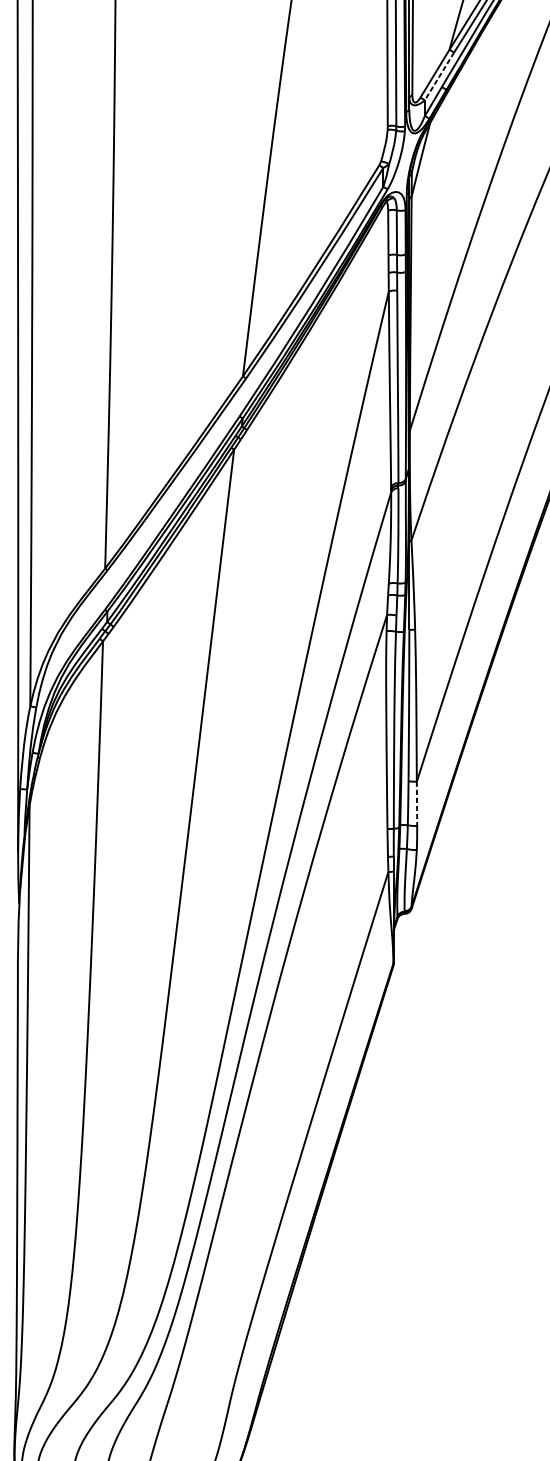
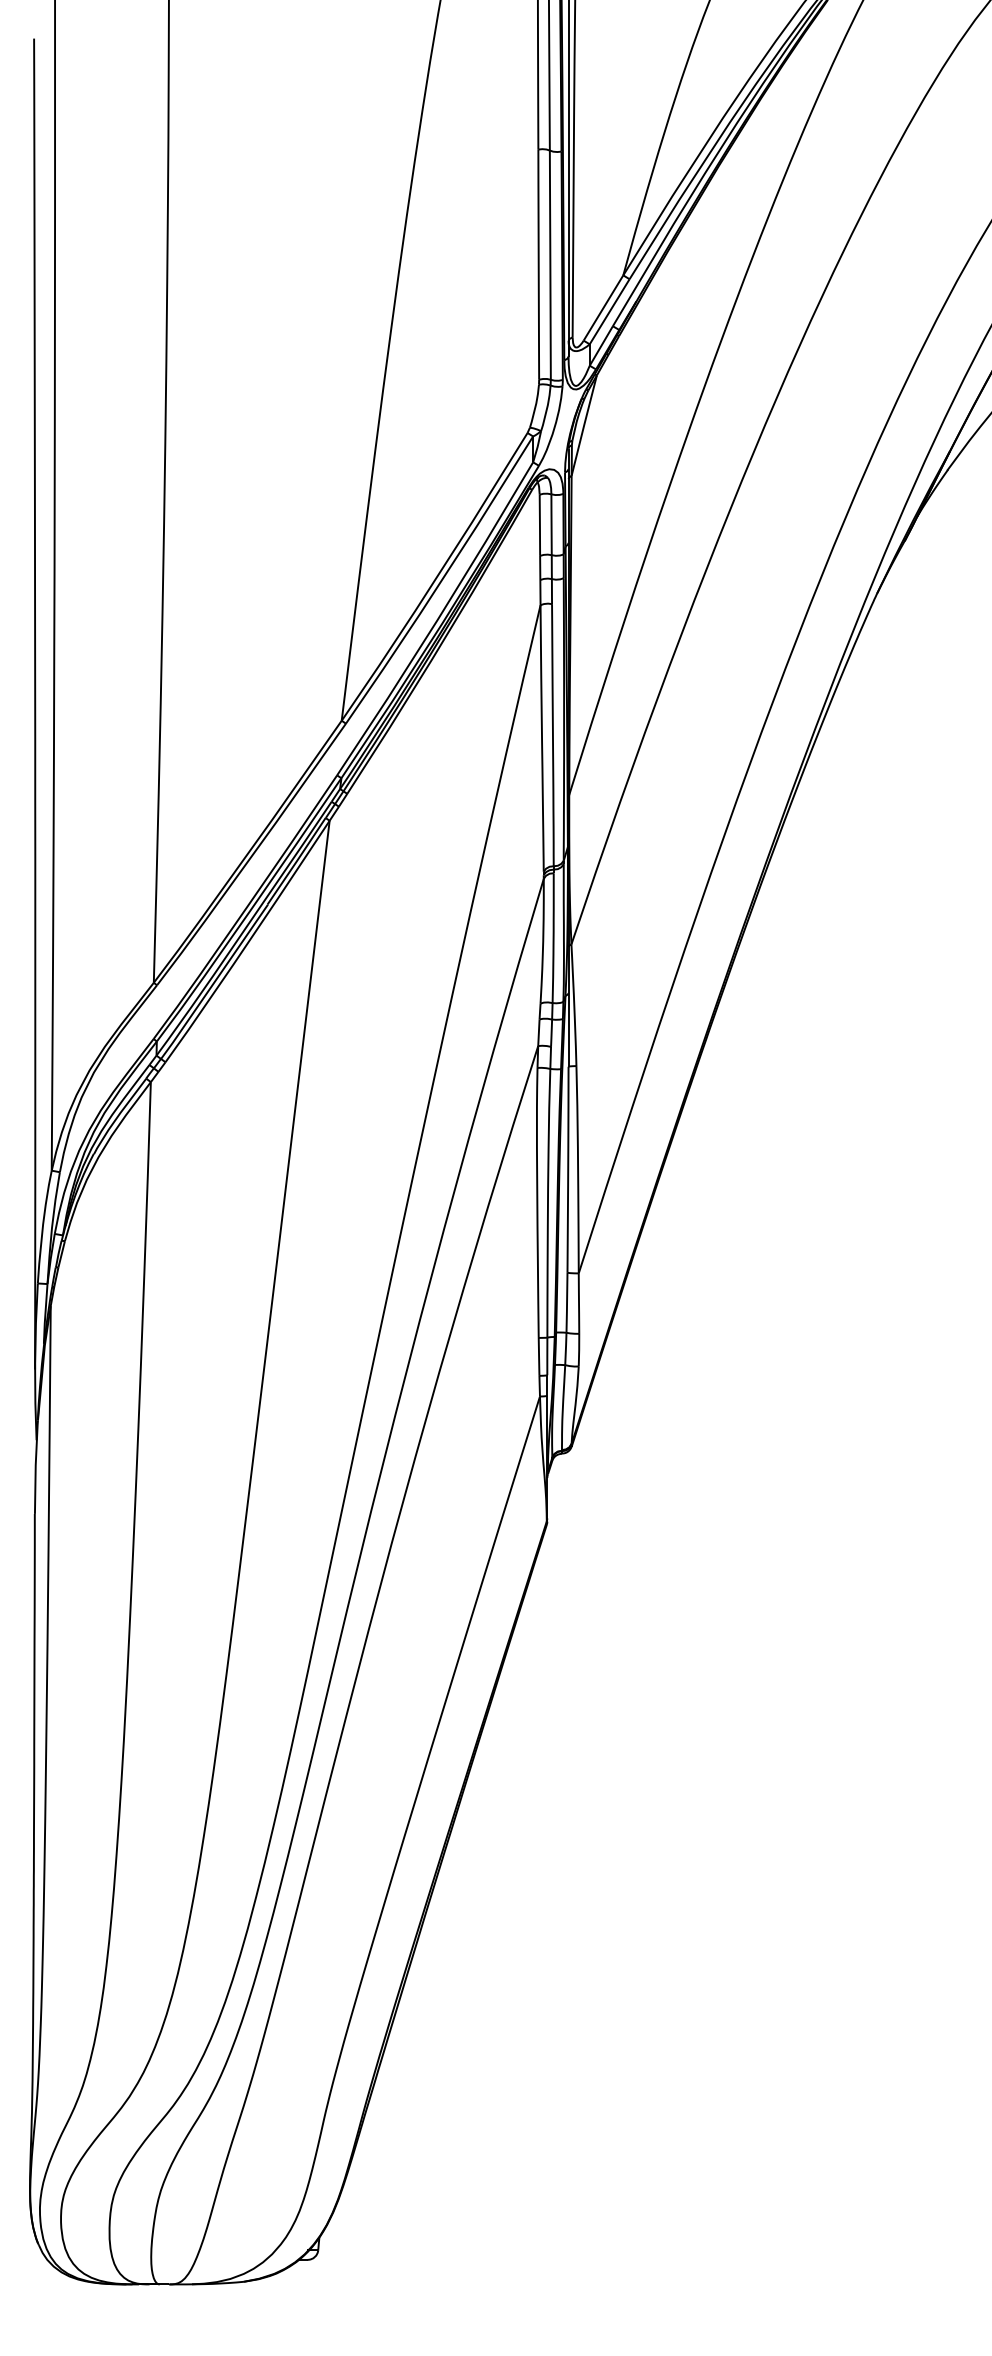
line: (439, 76) -> (609, 312), dashed -> solid
line: (417, 804) -> (579, 1304), dashed -> solid

